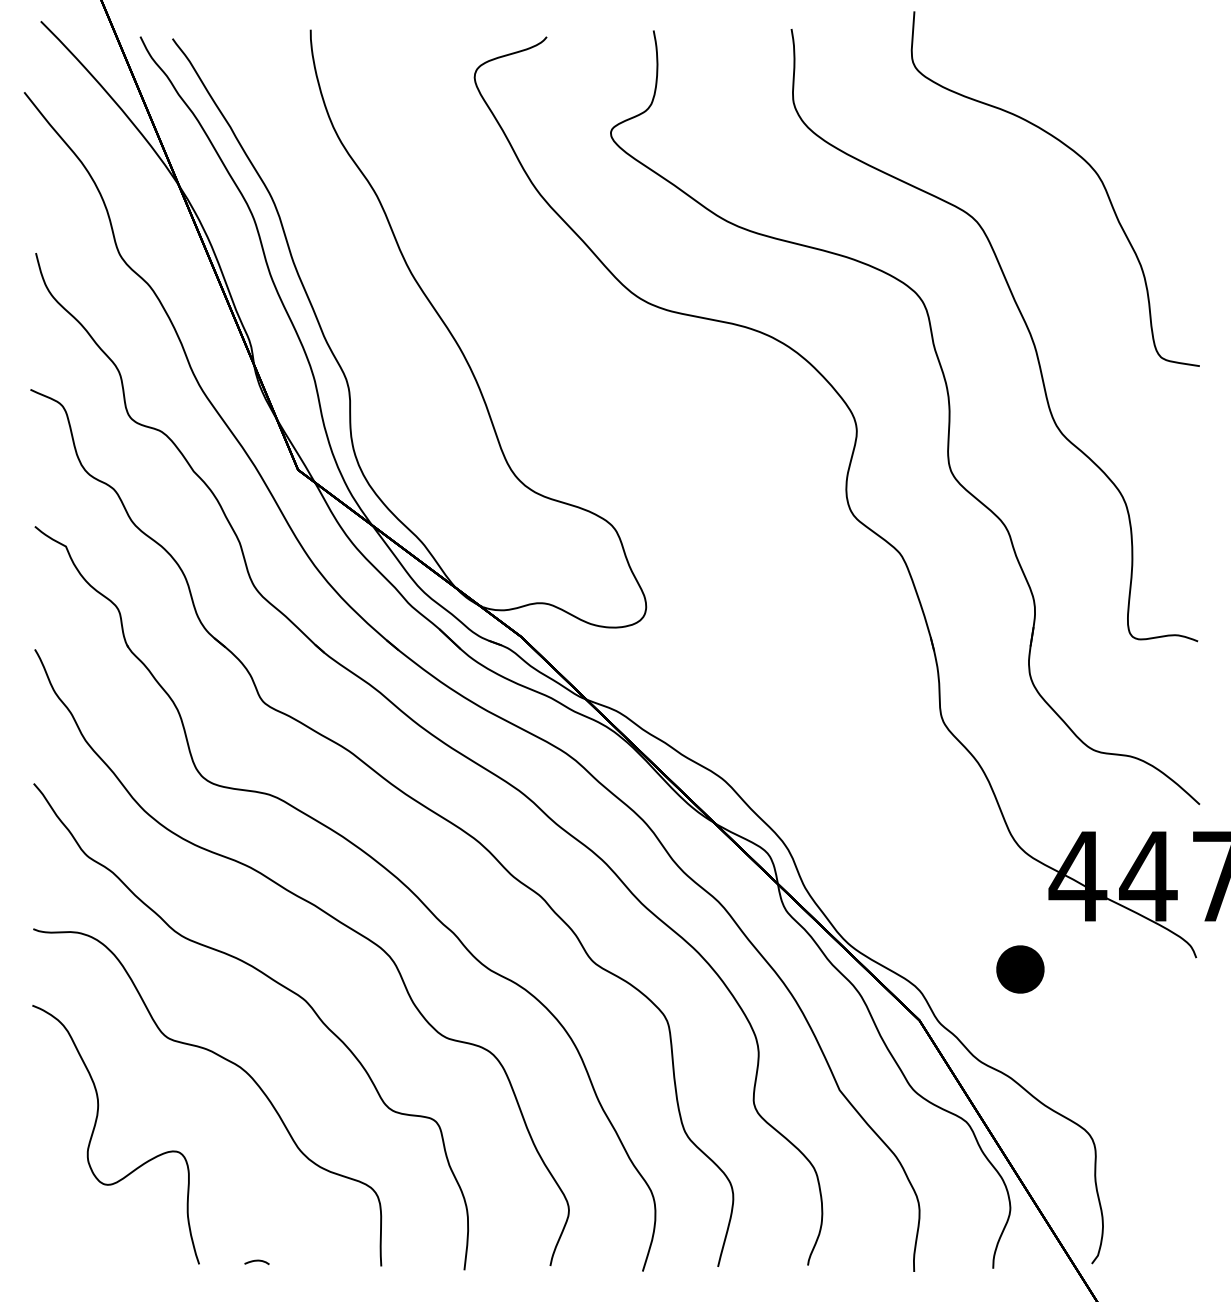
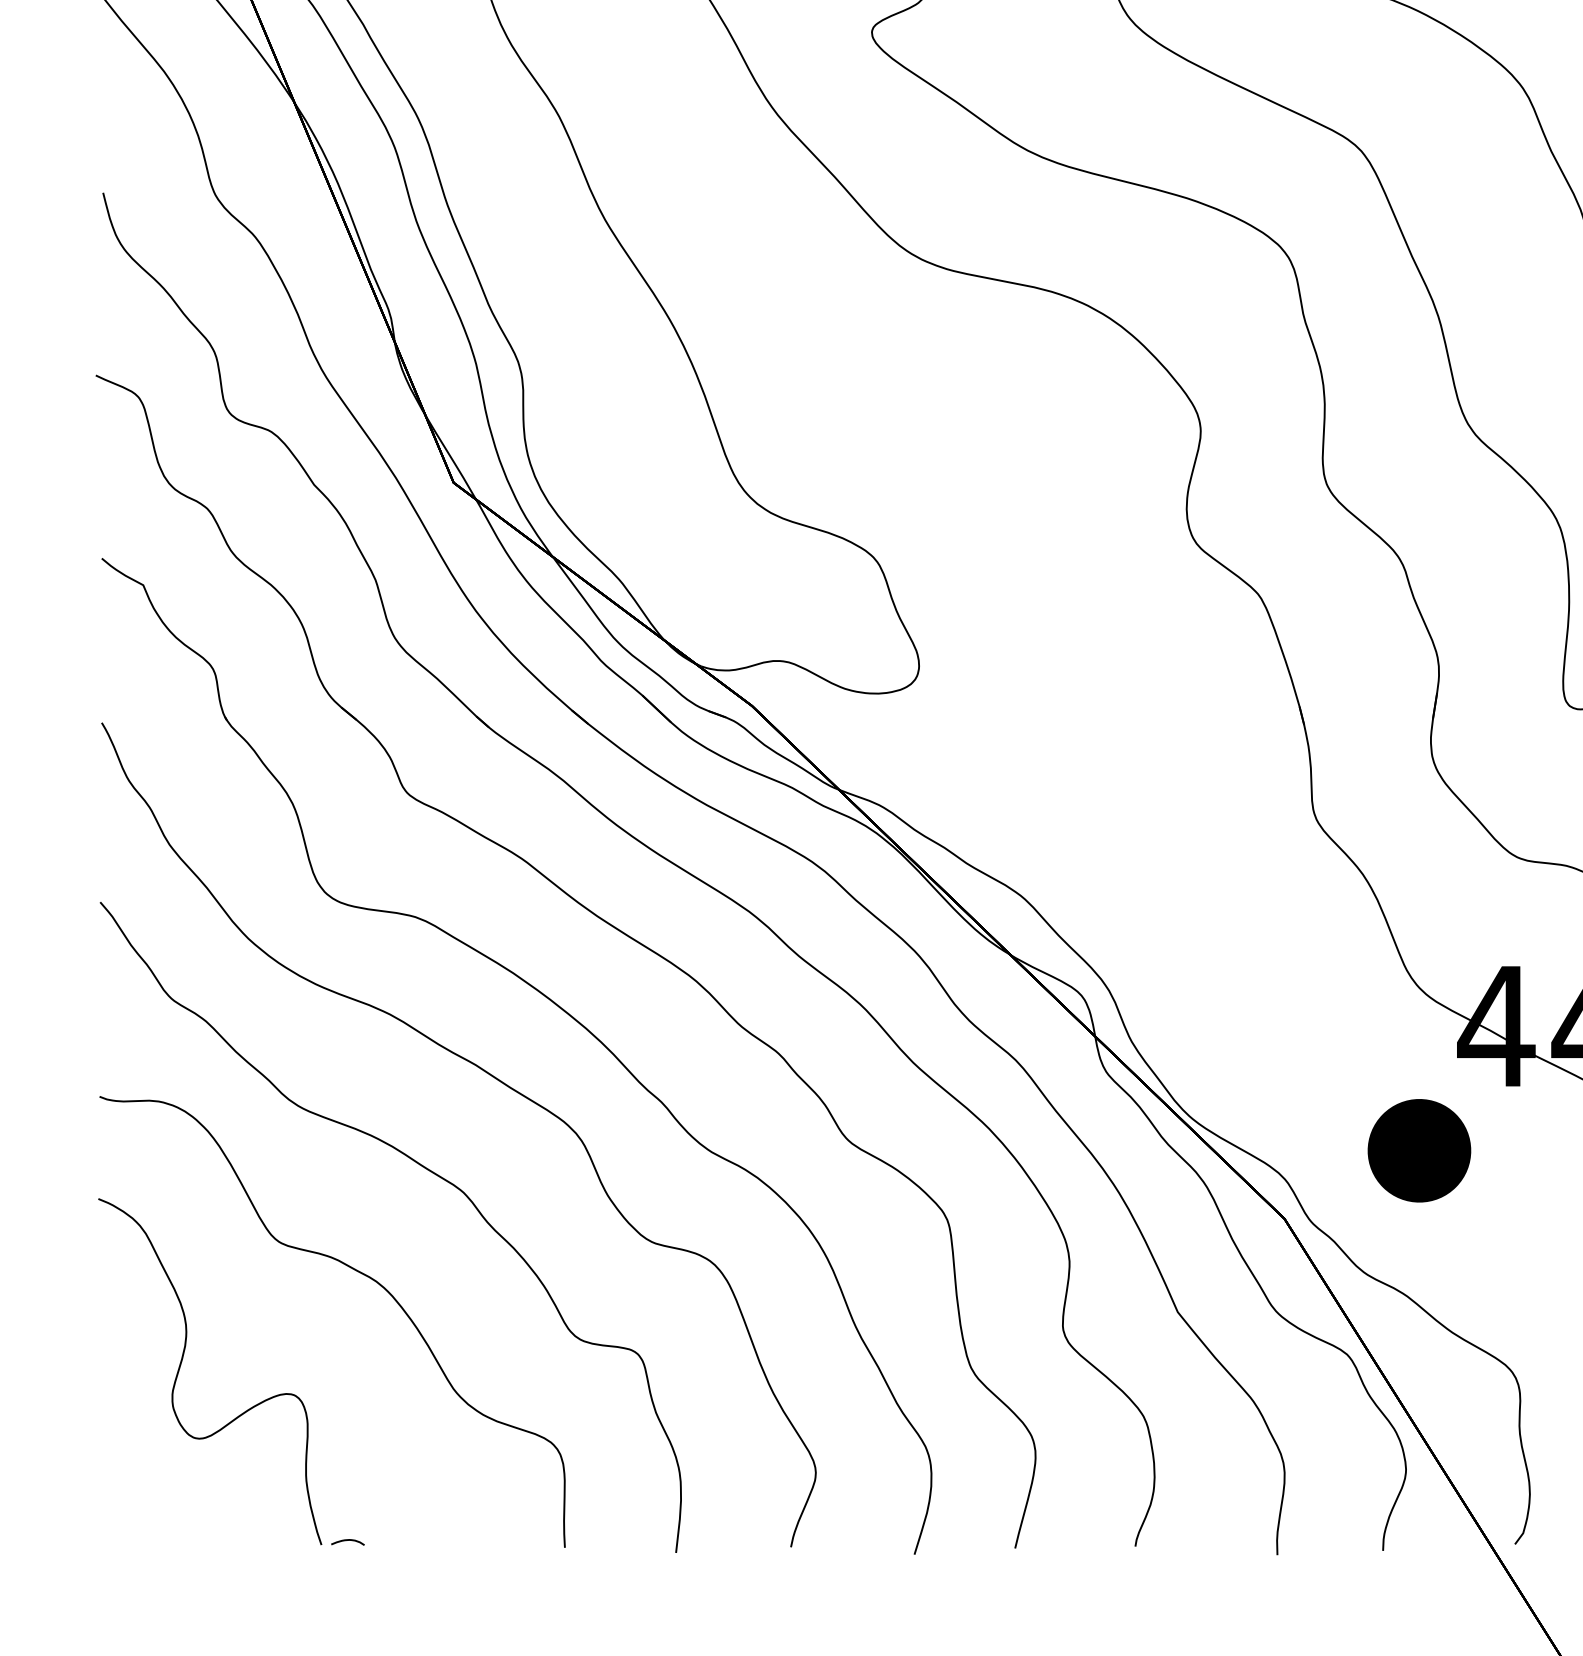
part: (1020, 969) -> (1419, 1150), size x1.6
curve: (256, 1261) -> (347, 1541), moved

